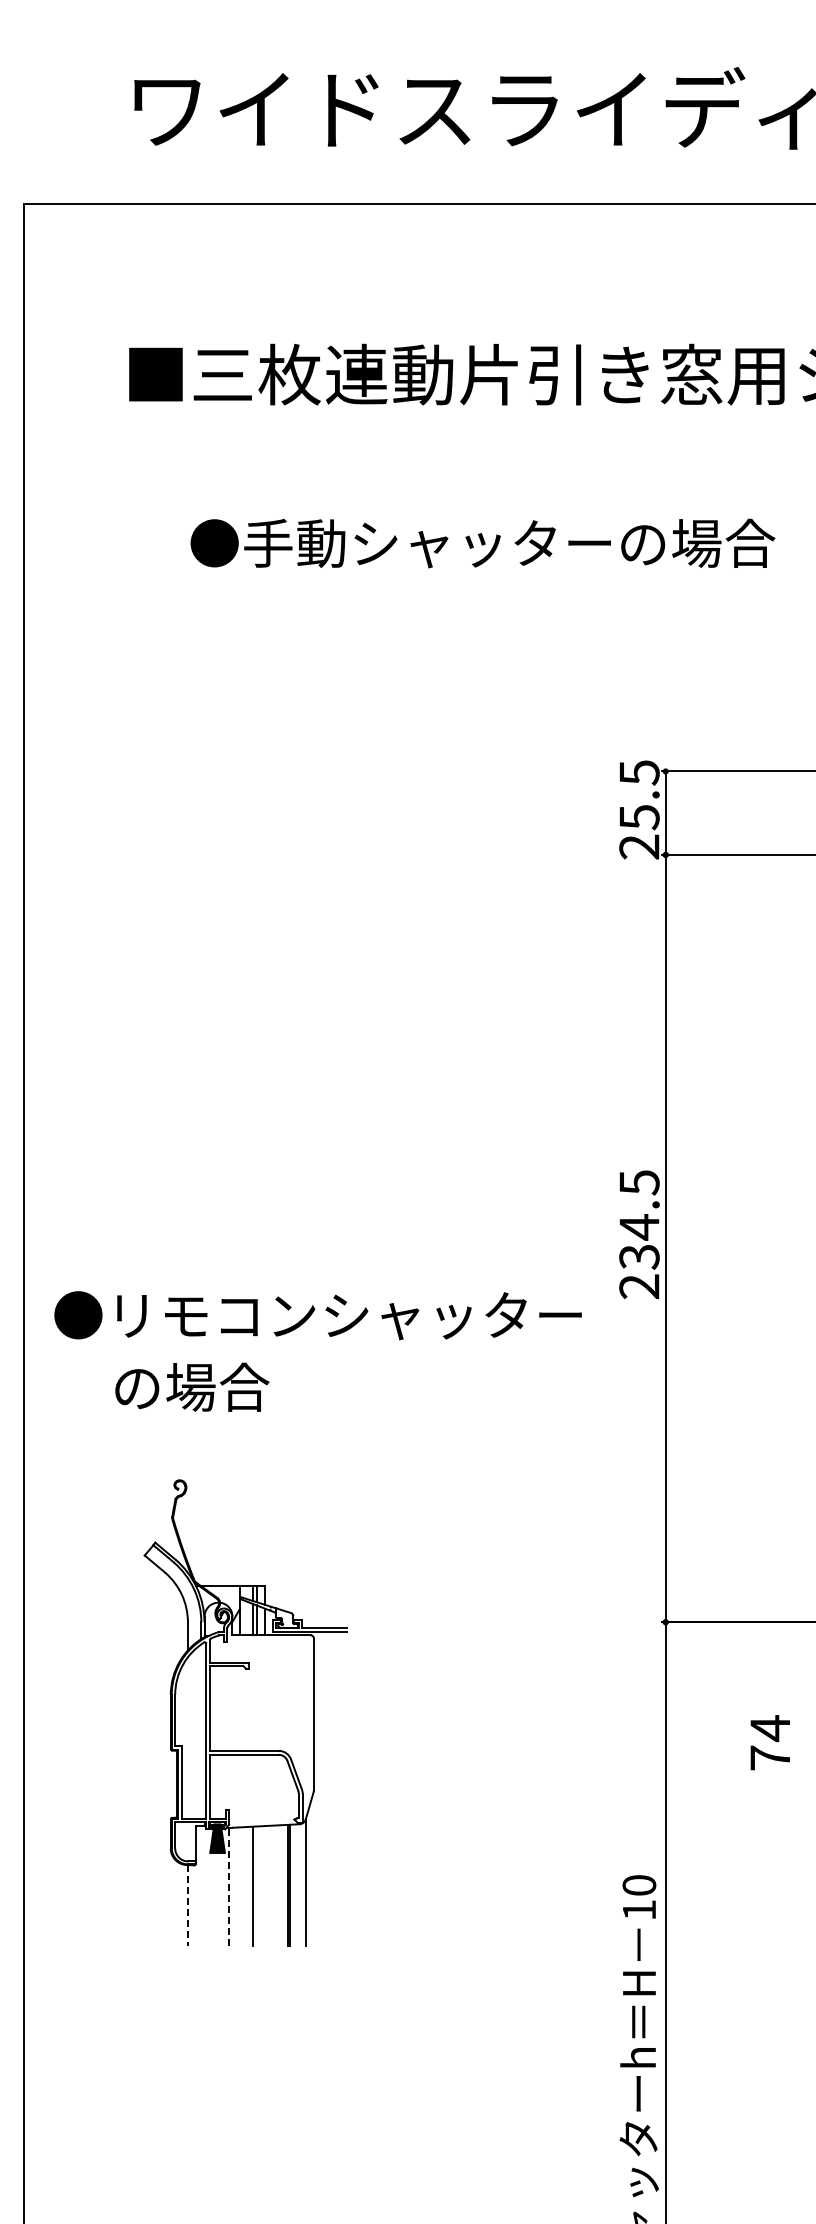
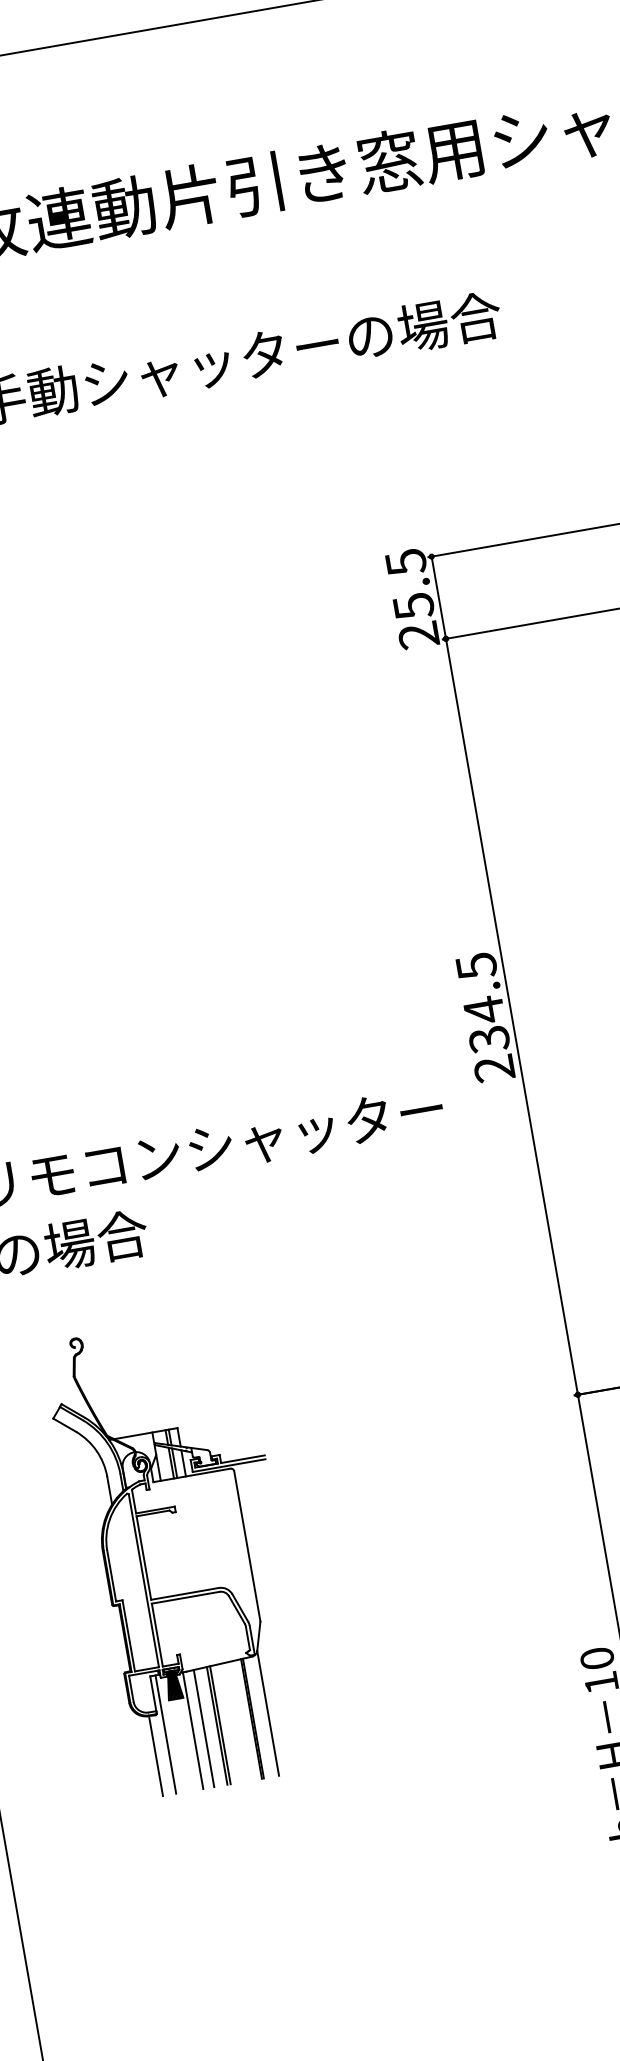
line: (201, 1886) -> (166, 1734), added
line: (228, 1886) -> (192, 1730), dashed -> solid
line: (239, 1886) -> (203, 1728), added
line: (256, 1886) -> (220, 1725), added
line: (187, 1905) -> (155, 1756), dashed -> solid

